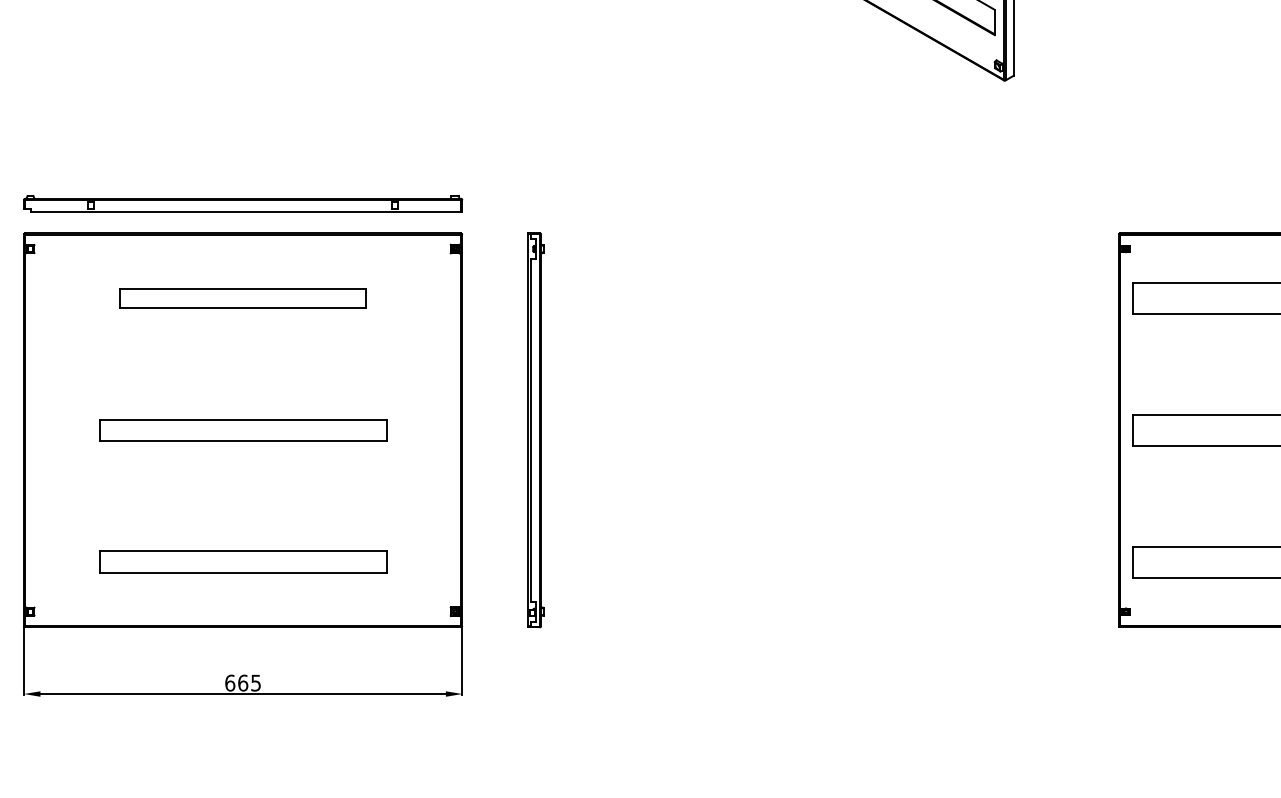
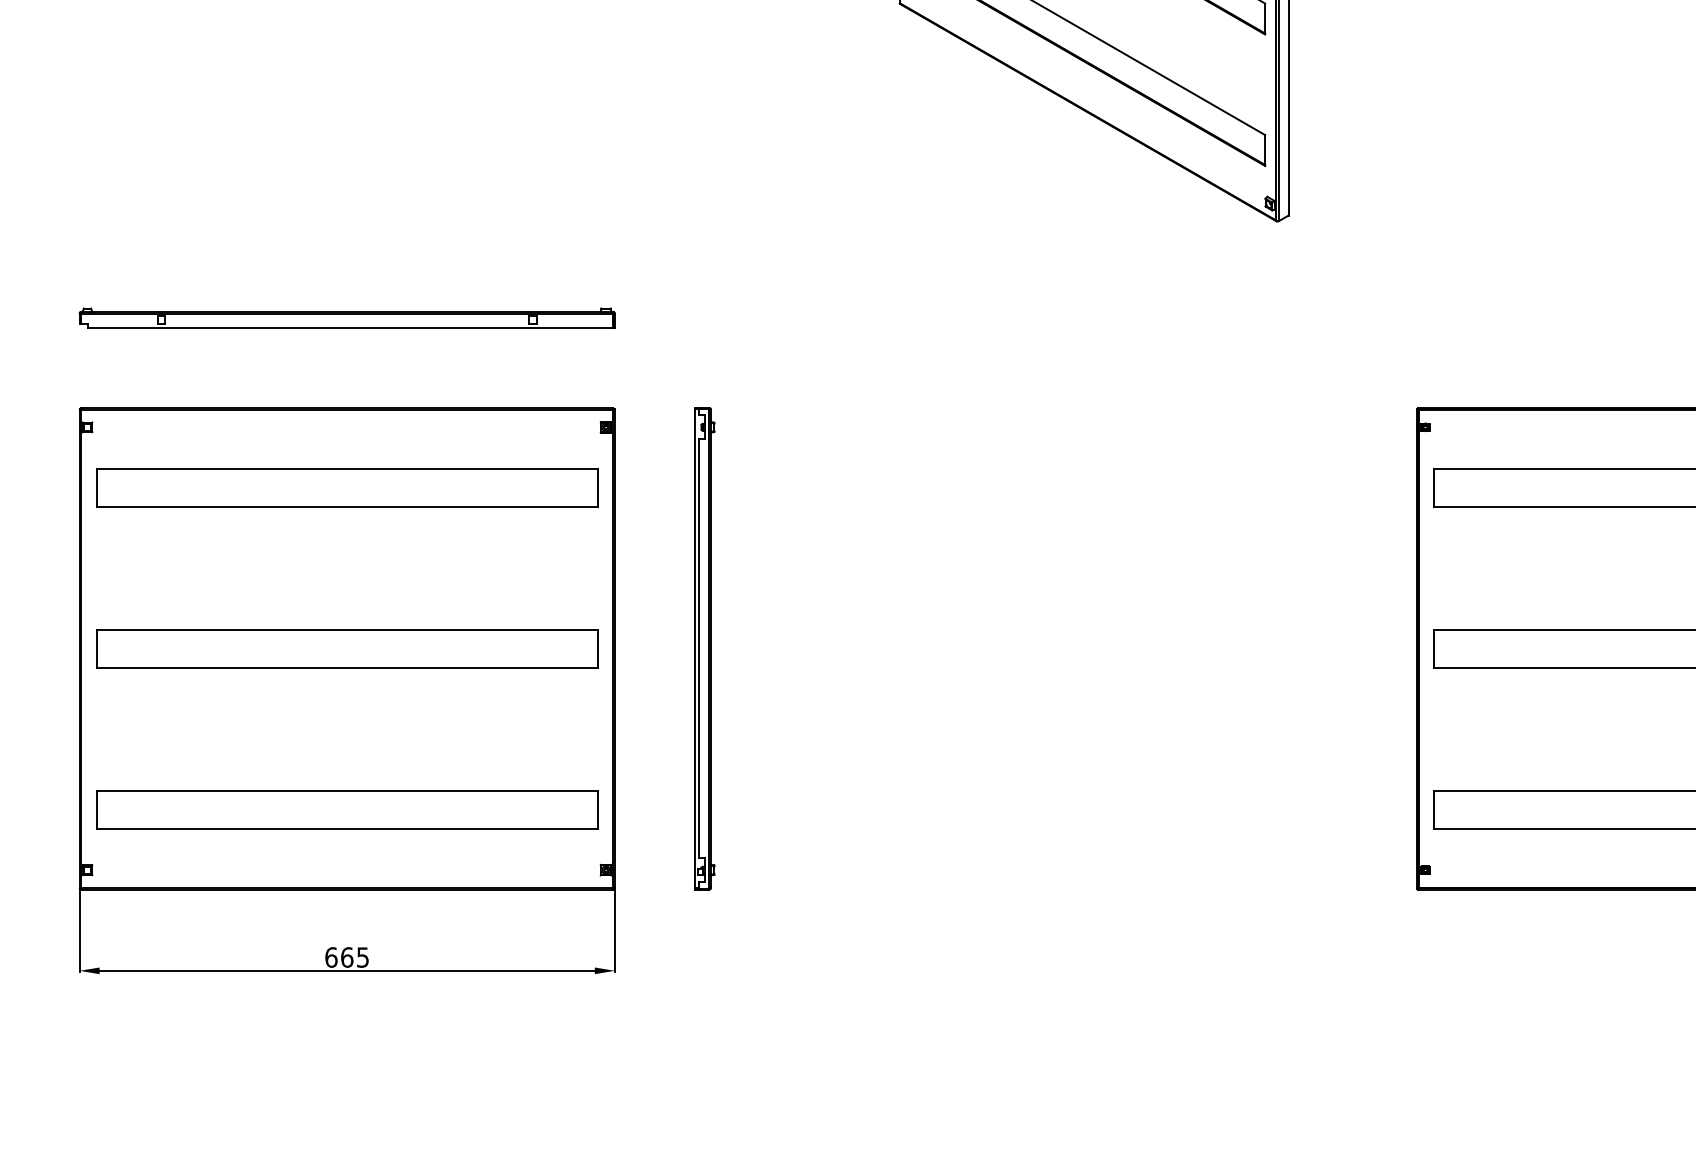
part: (242, 203) -> (346, 317), moved
part: (243, 298) -> (347, 487), size x1.67
part: (243, 430) -> (347, 648), size x1.43
part: (243, 561) -> (347, 809), size x1.43

